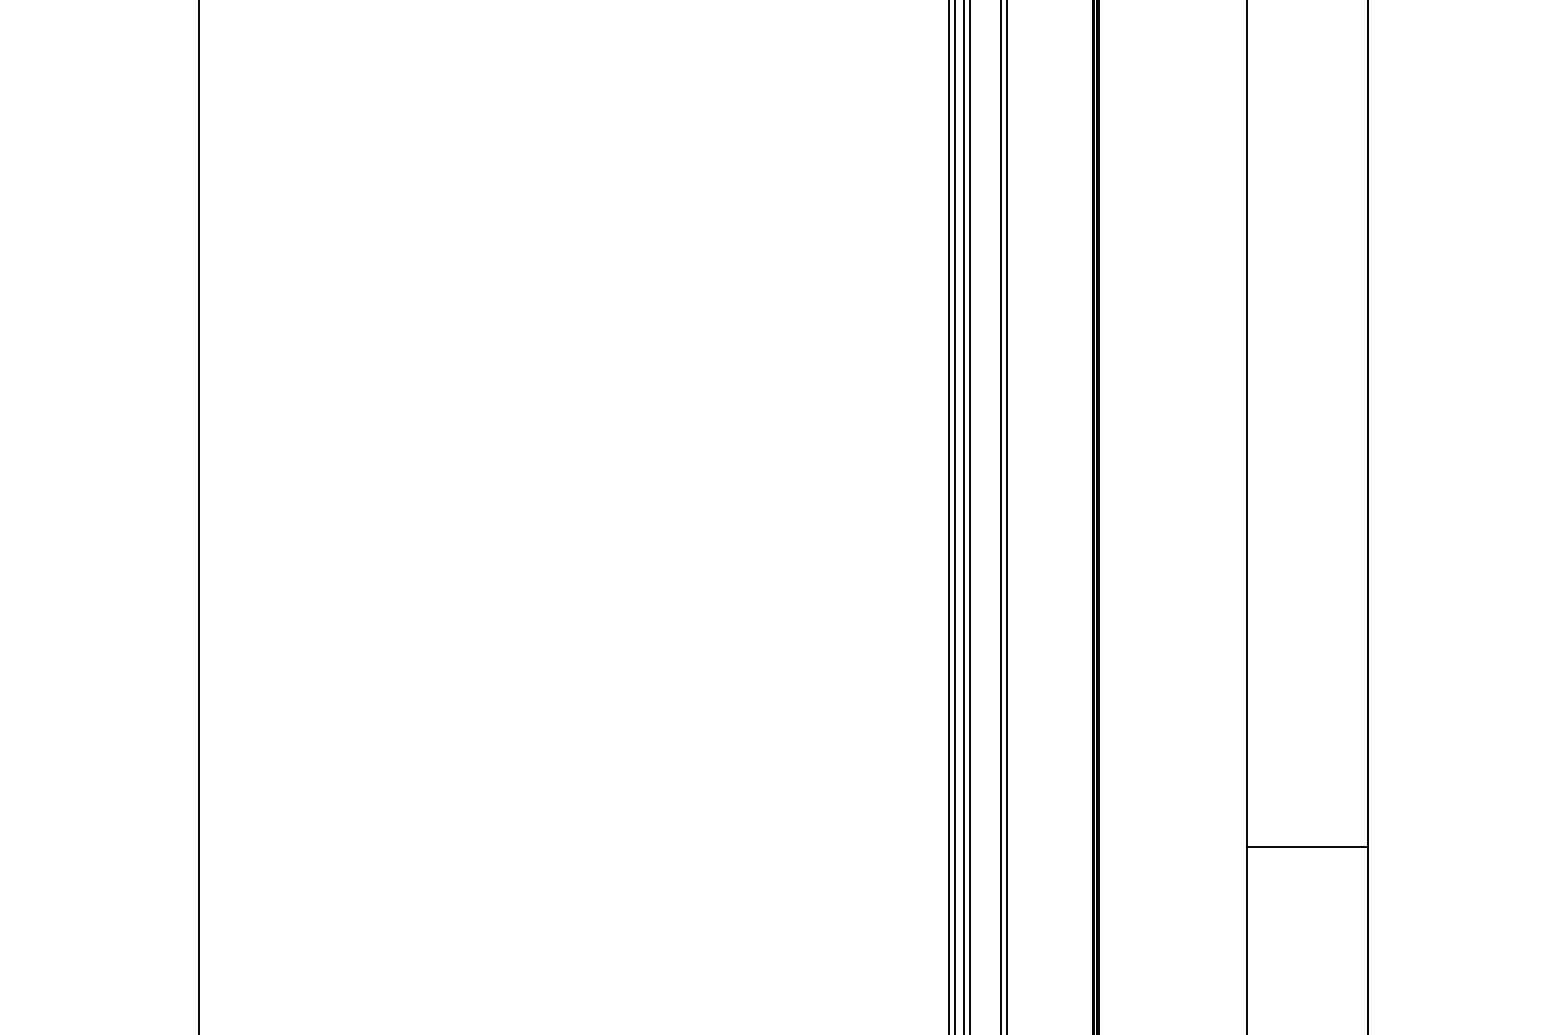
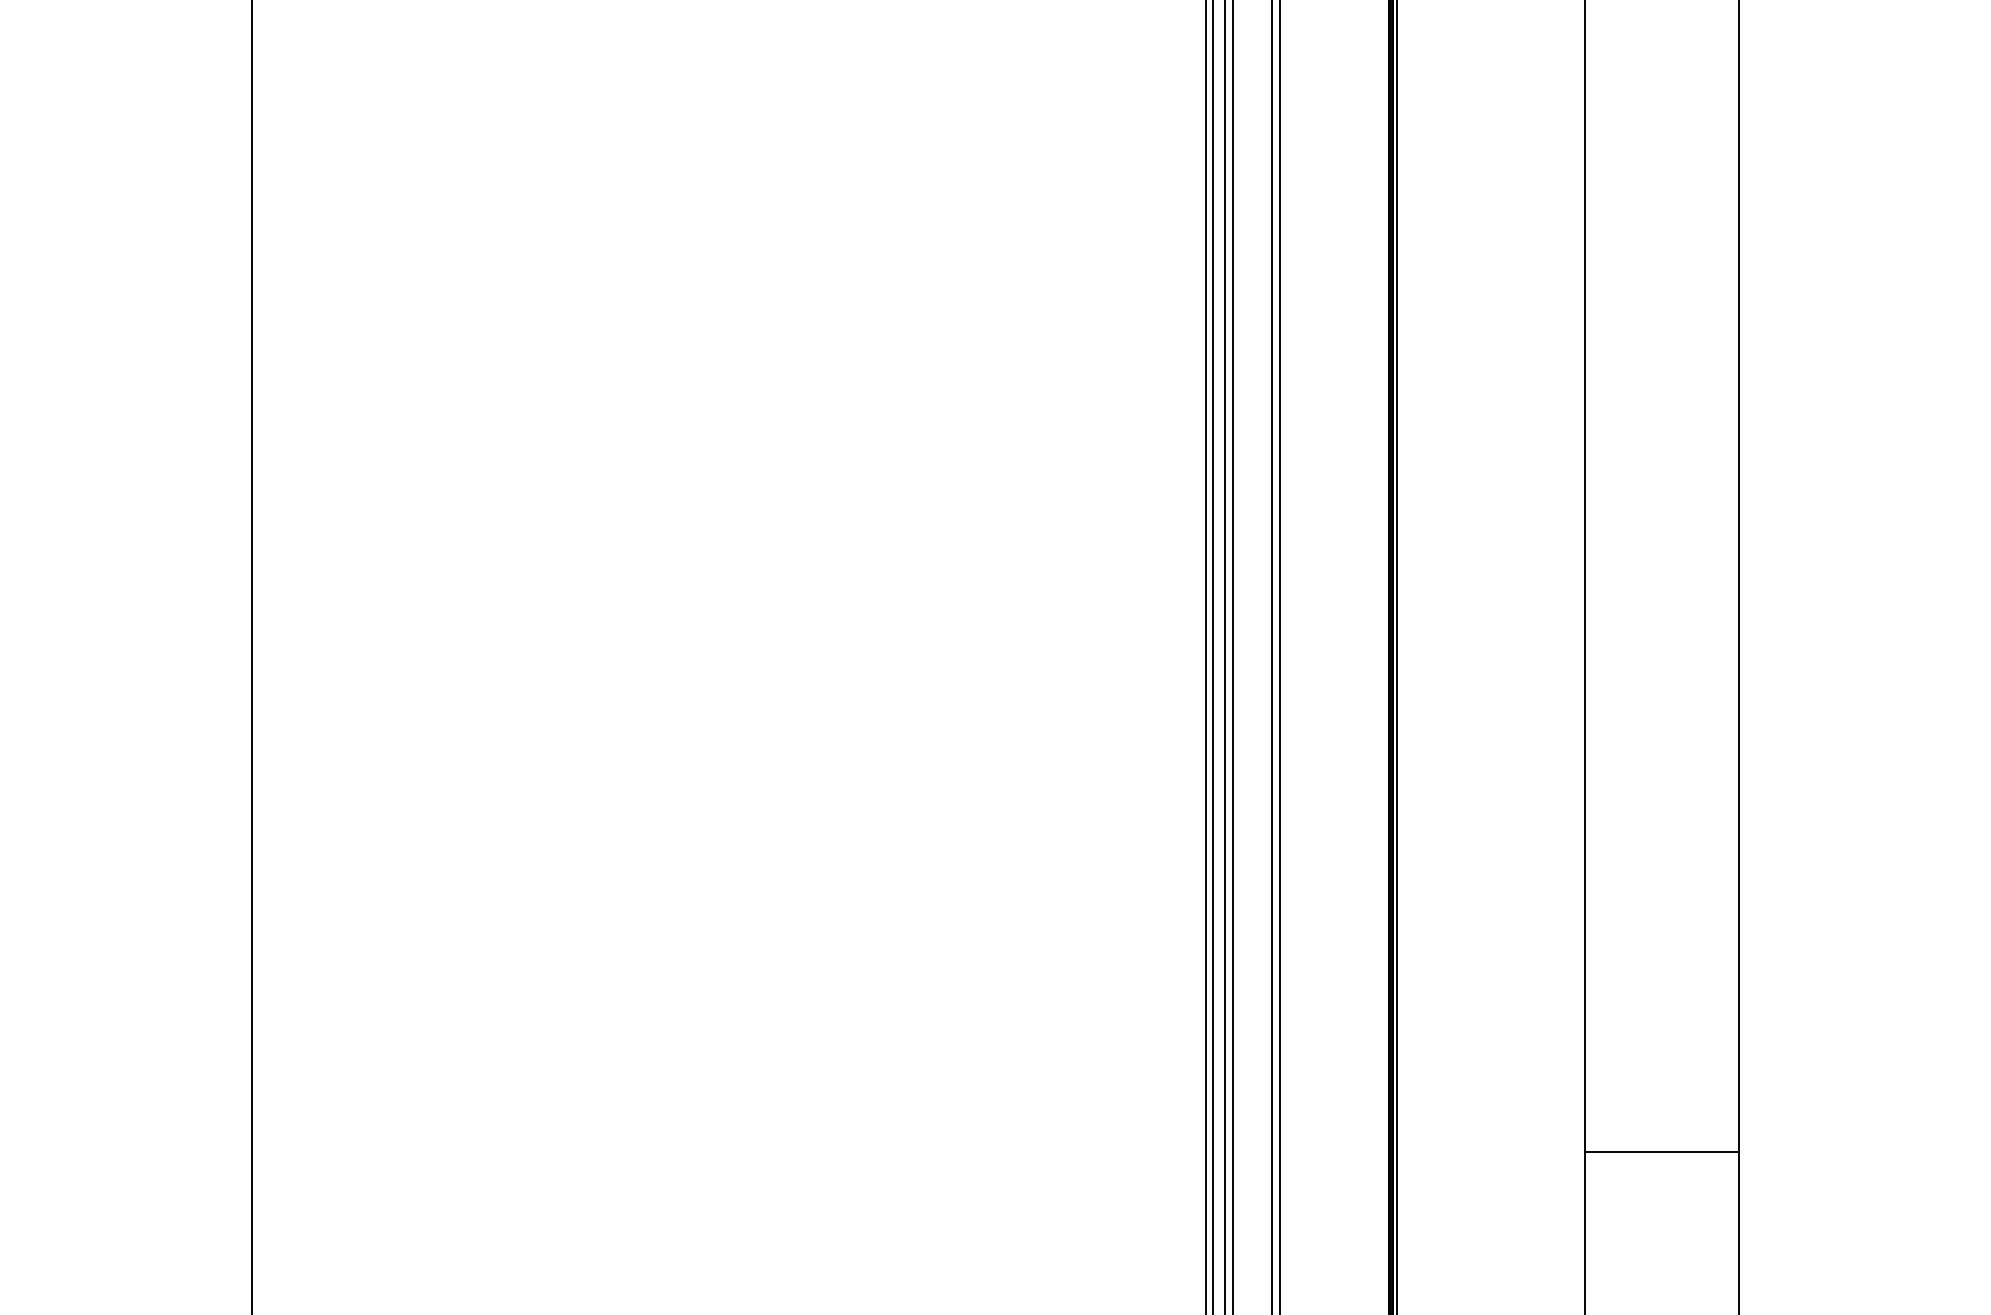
line: (1307, 846) -> (1661, 1151), moved

